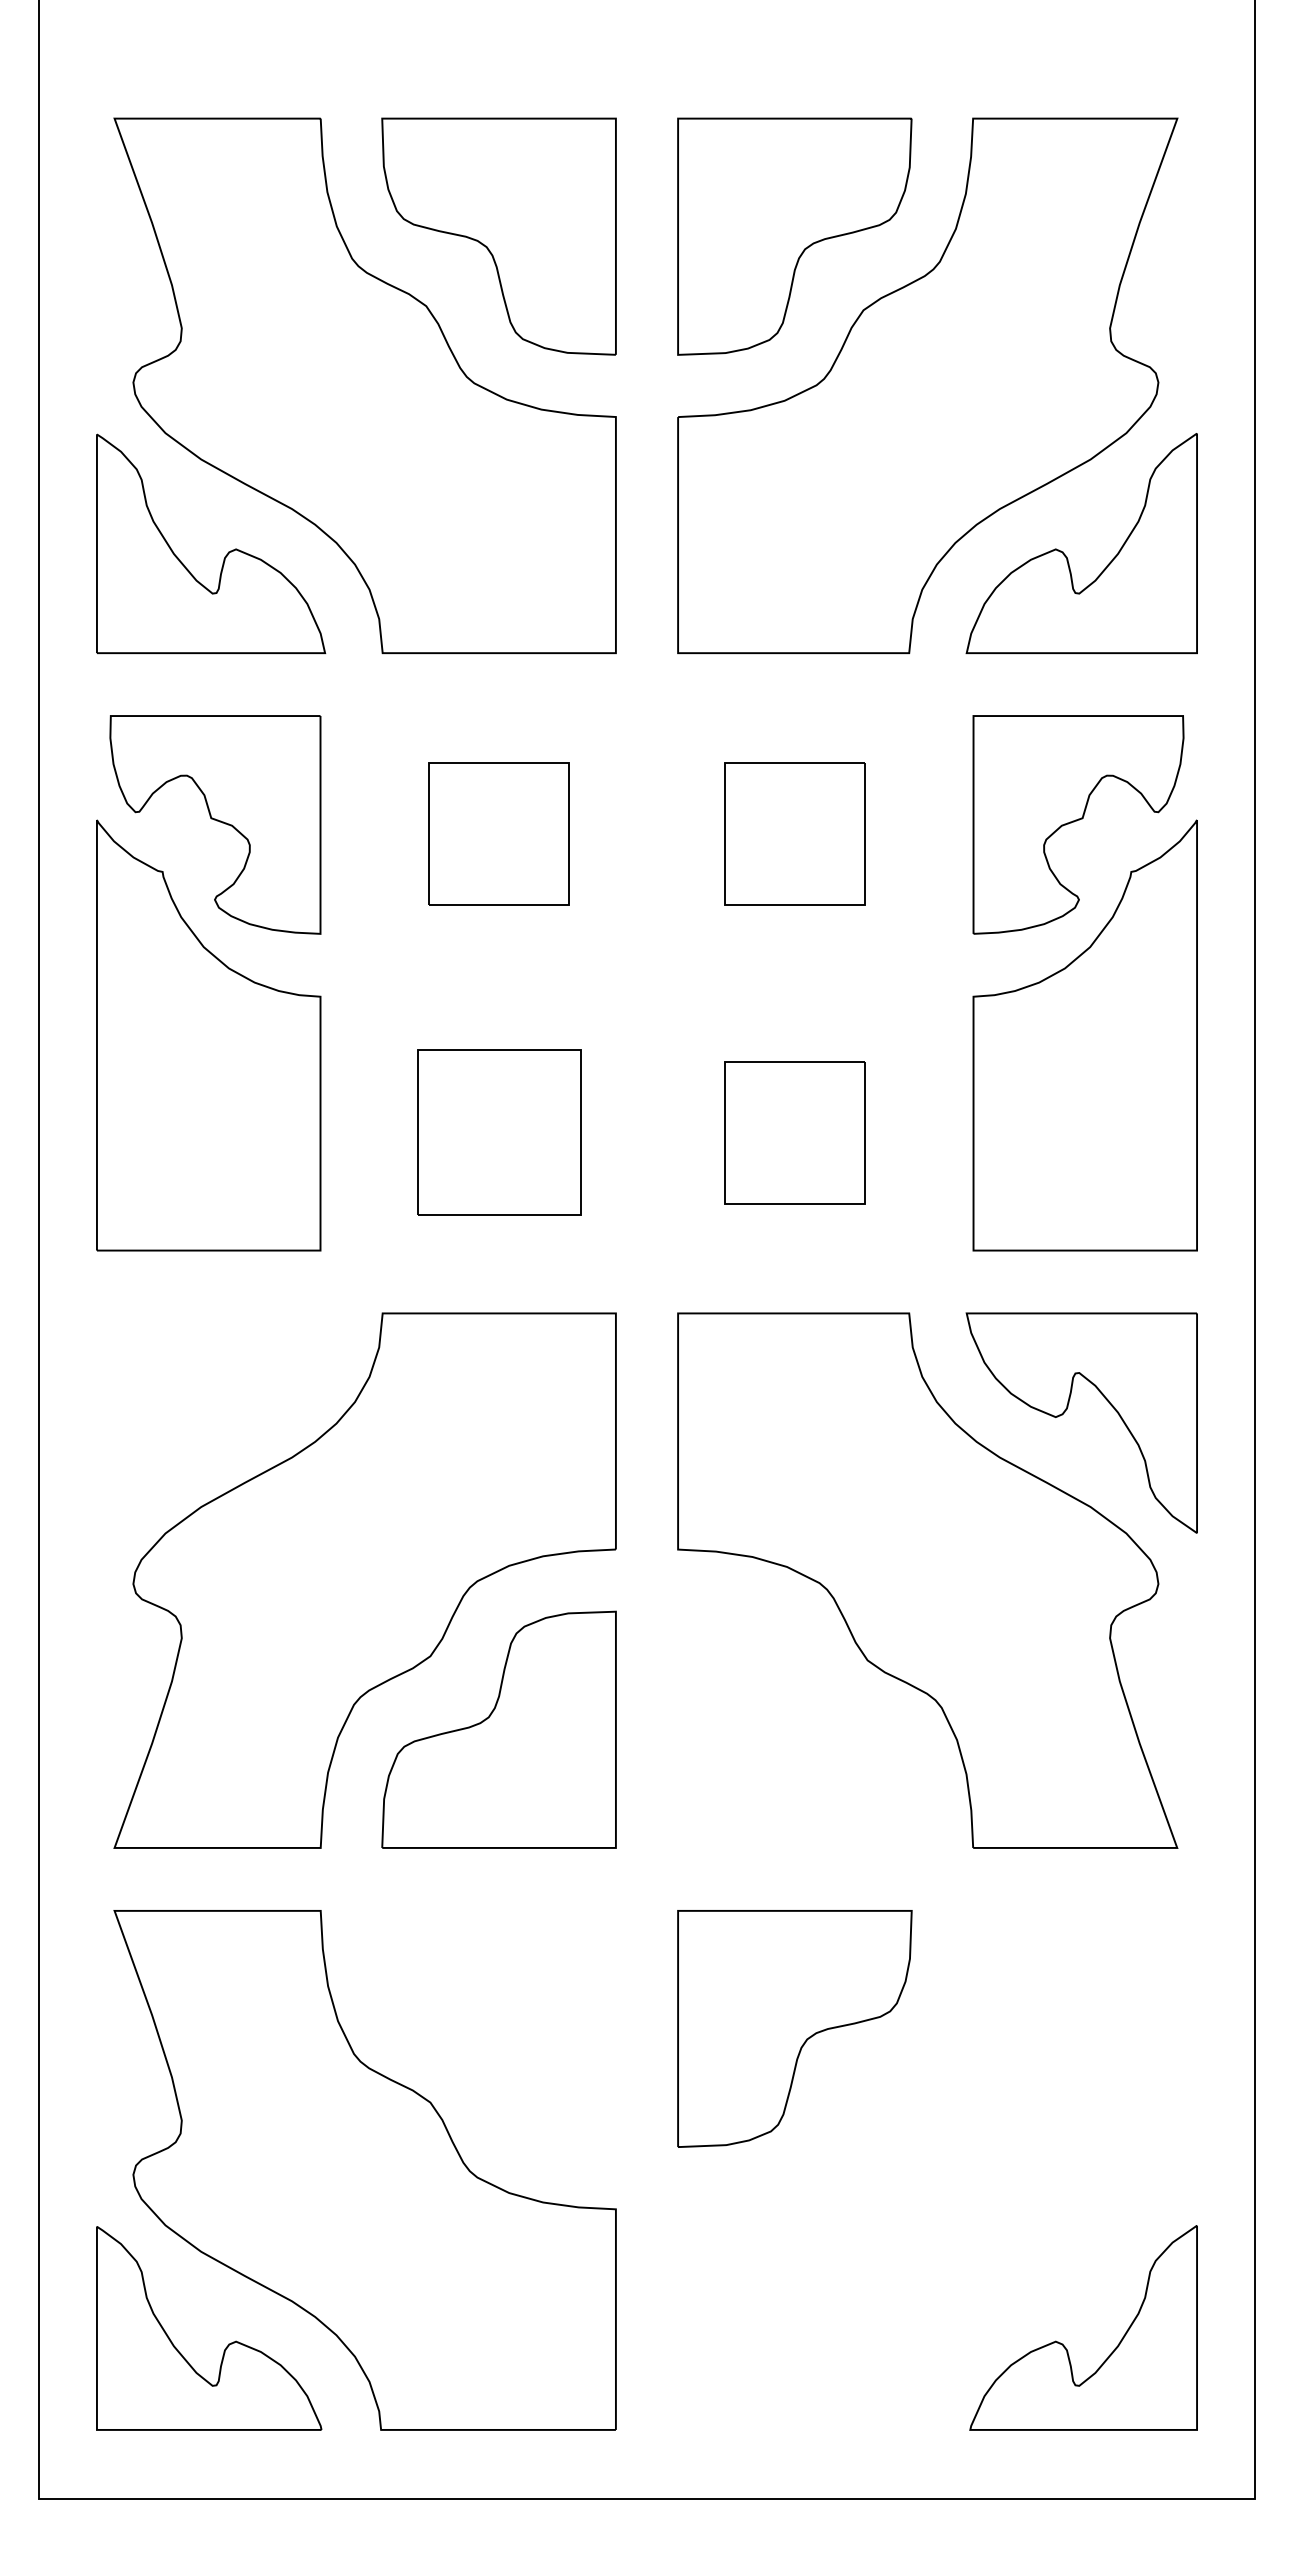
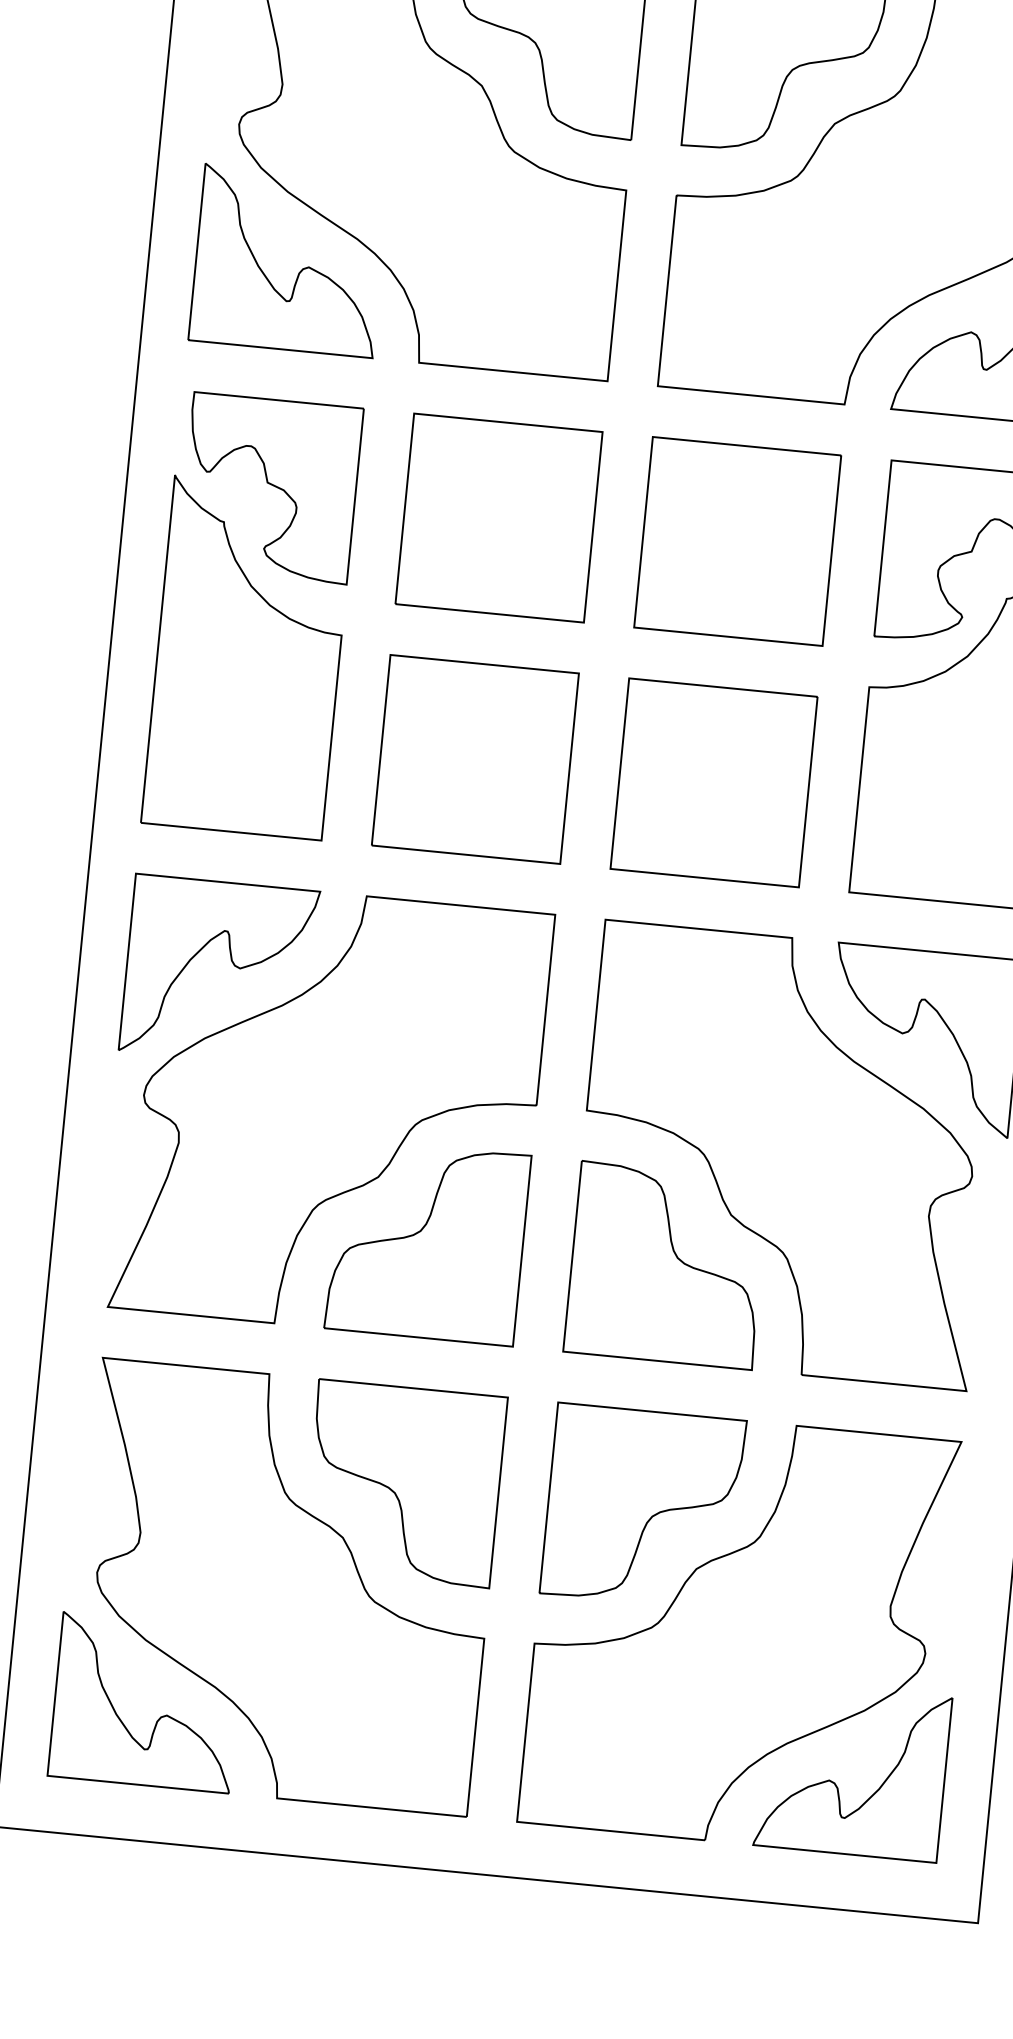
part: (499, 833) -> (499, 517), size x1.67
part: (794, 833) -> (737, 541), size x1.67
part: (499, 1132) -> (475, 759), size x1.43
part: (794, 1132) -> (713, 782), size x1.67
part: (226, 1412) -> (232, 963), added
part: (794, 1729) -> (666, 1265), added
part: (498, 2028) -> (403, 1483), added
part: (927, 2170) -> (739, 1632), added

